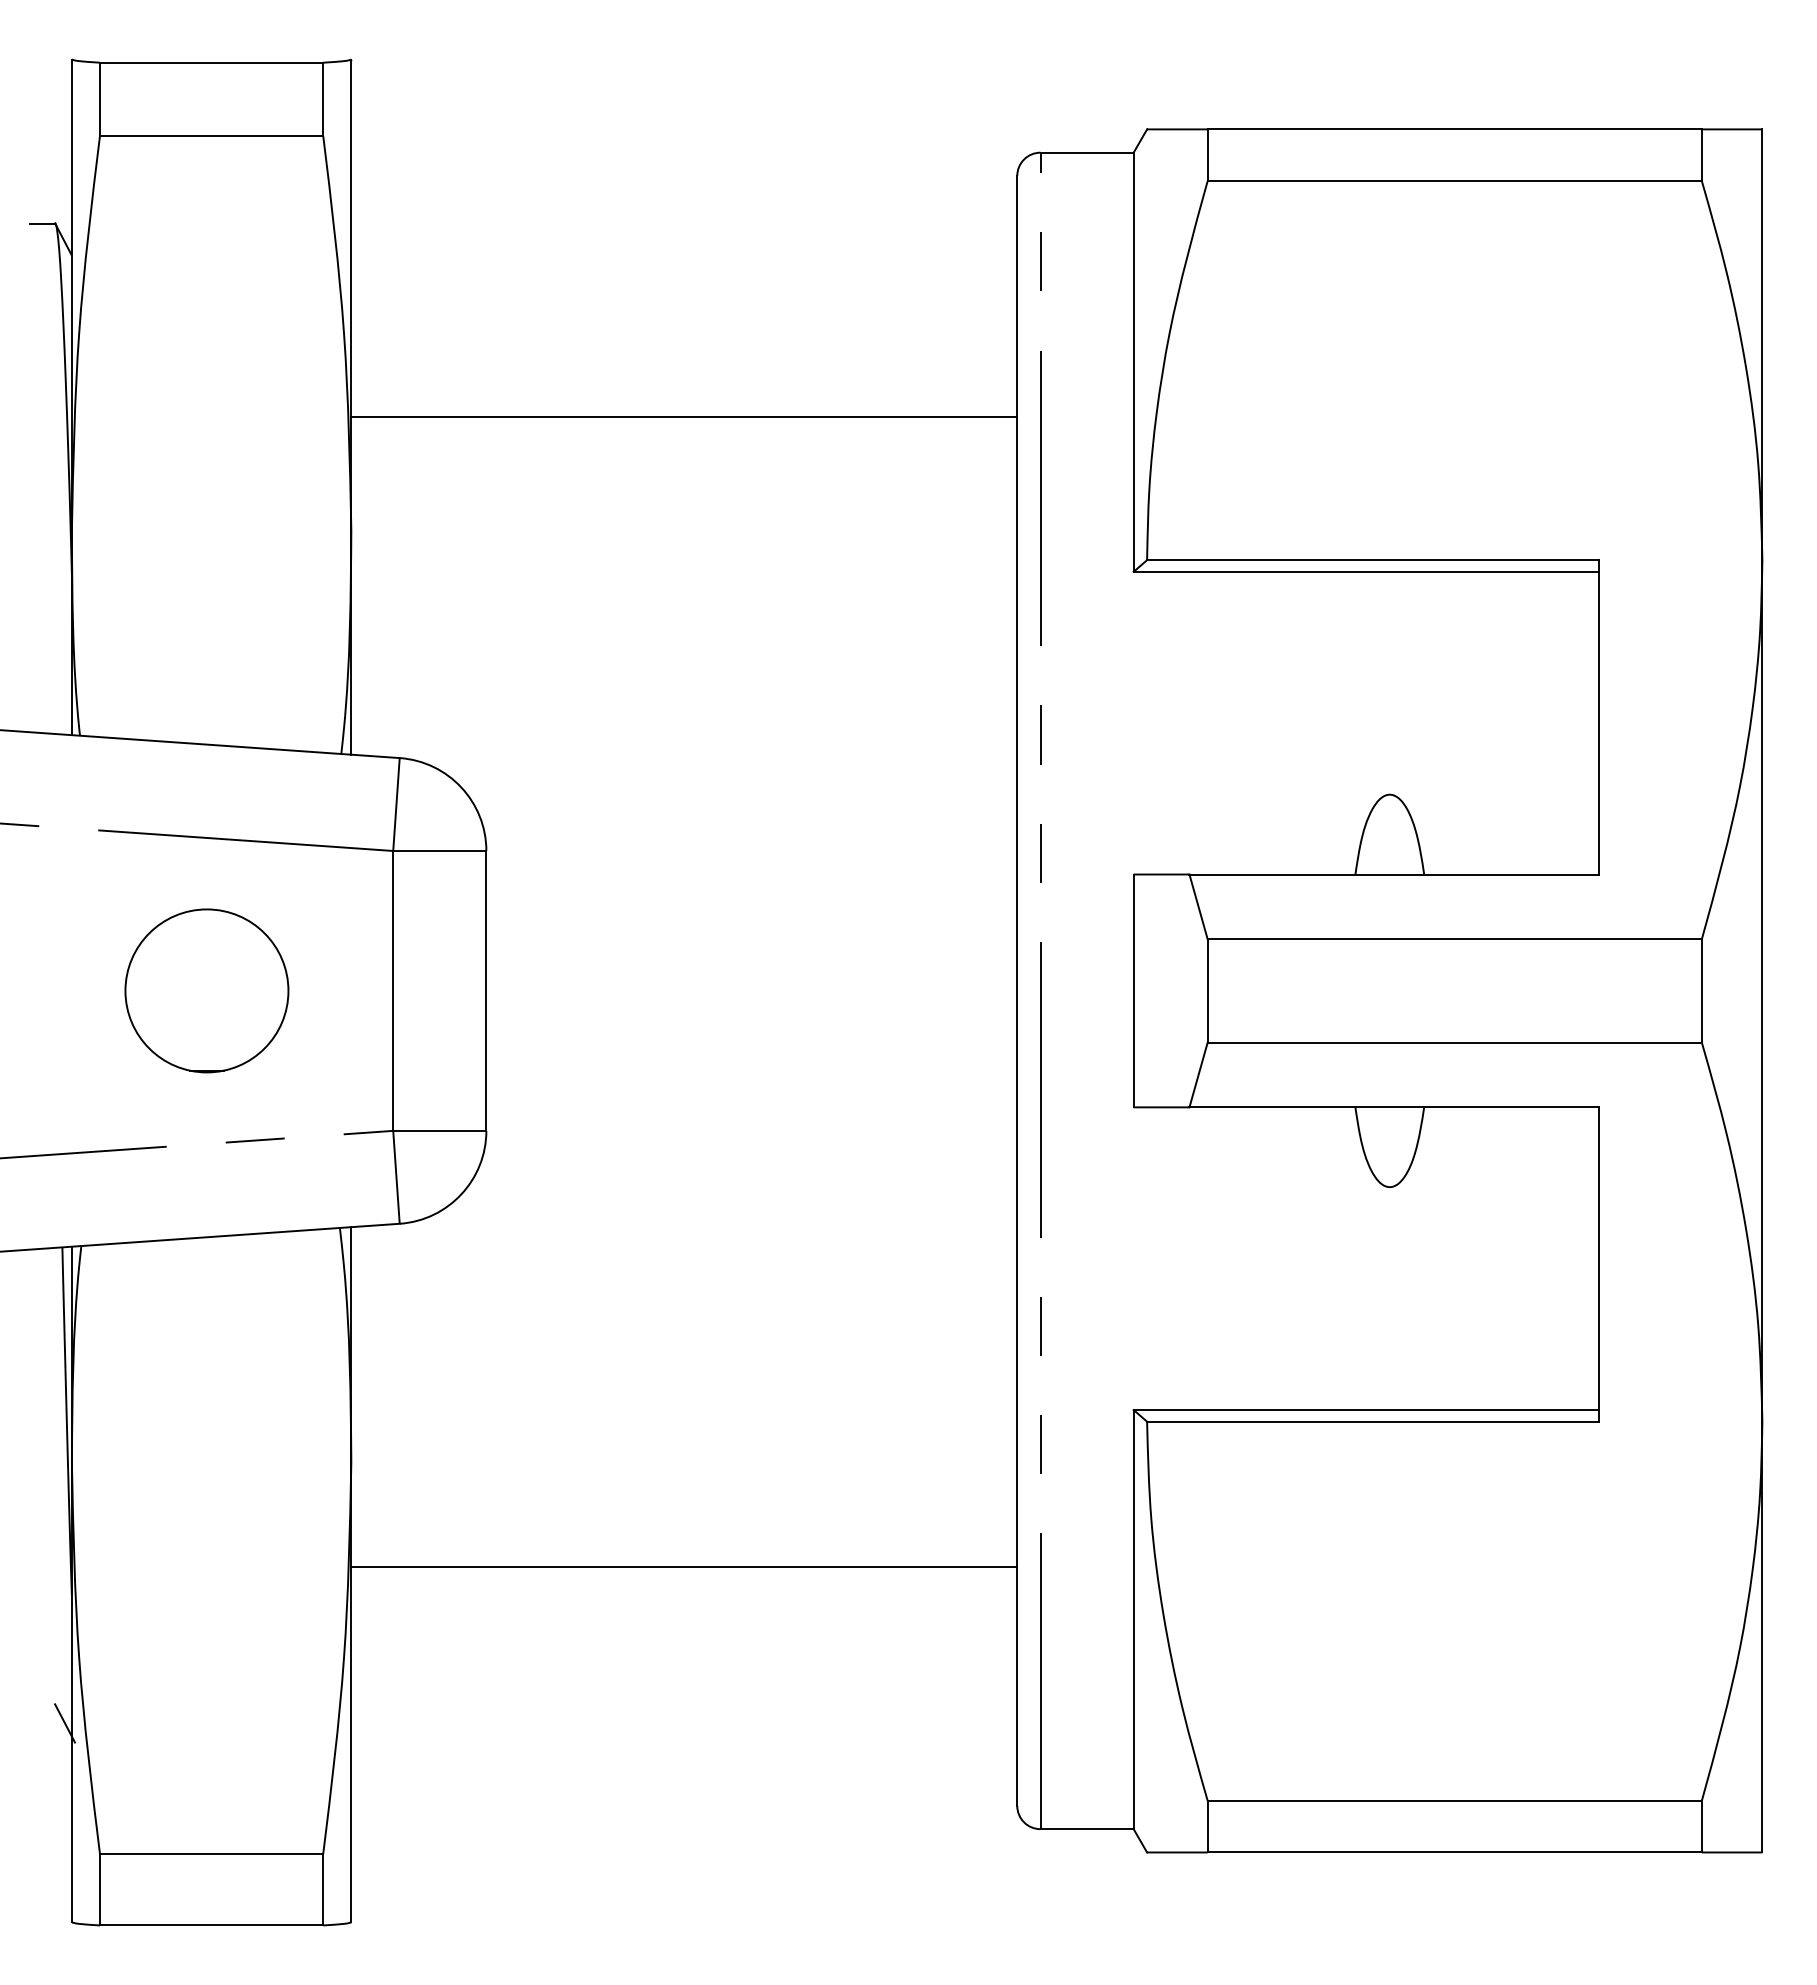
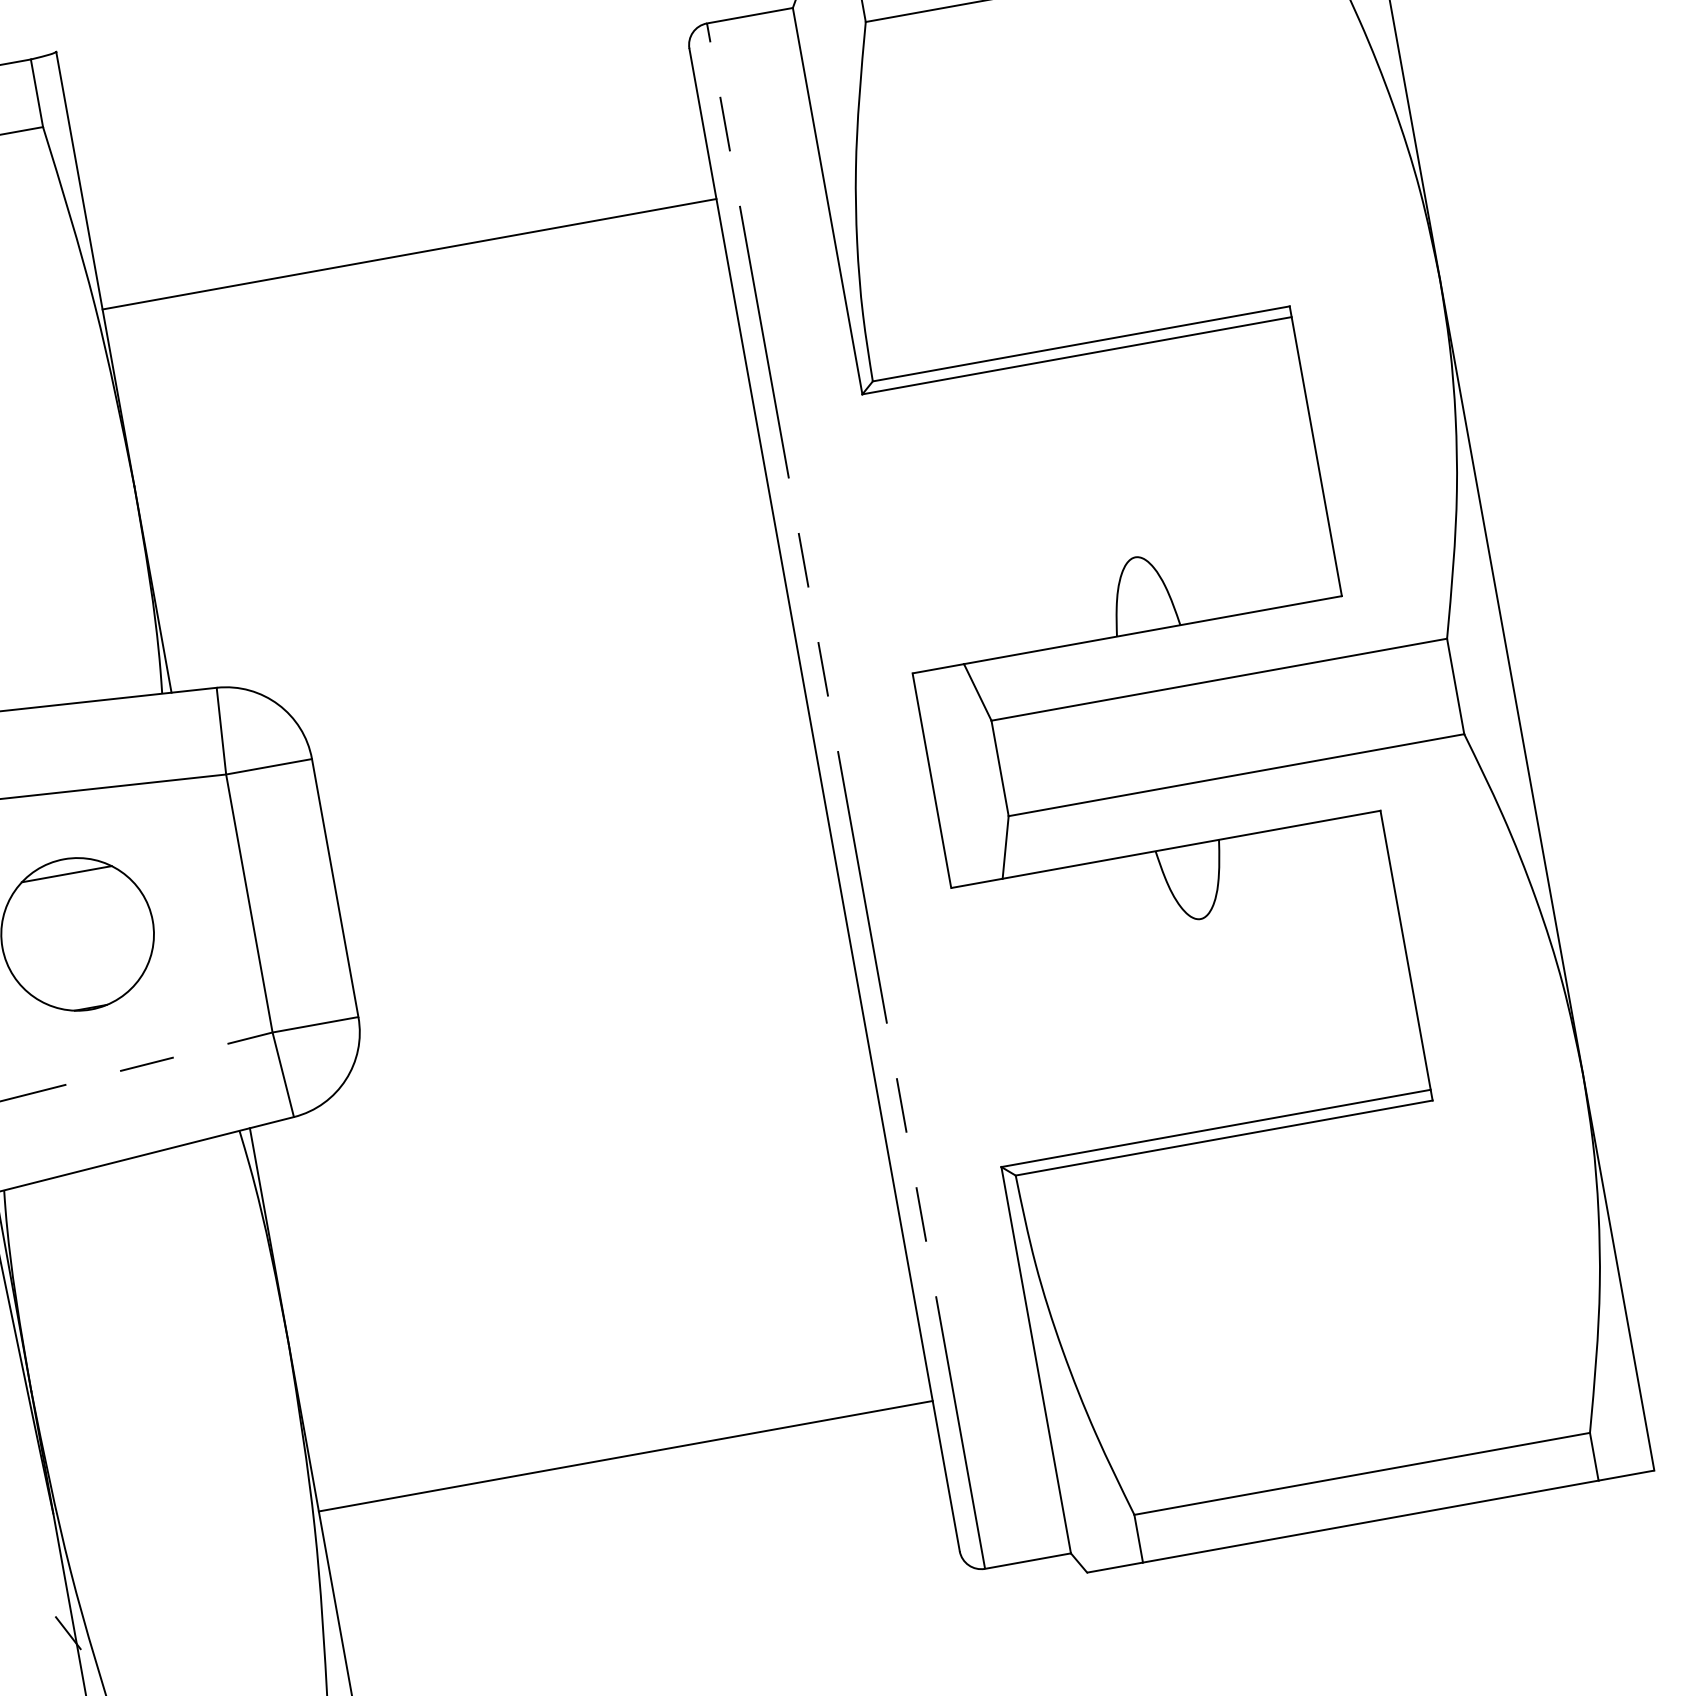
line: (684, 416) -> (409, 253), moved
line: (206, 925) -> (66, 874), added
line: (684, 1566) -> (625, 1455), moved

